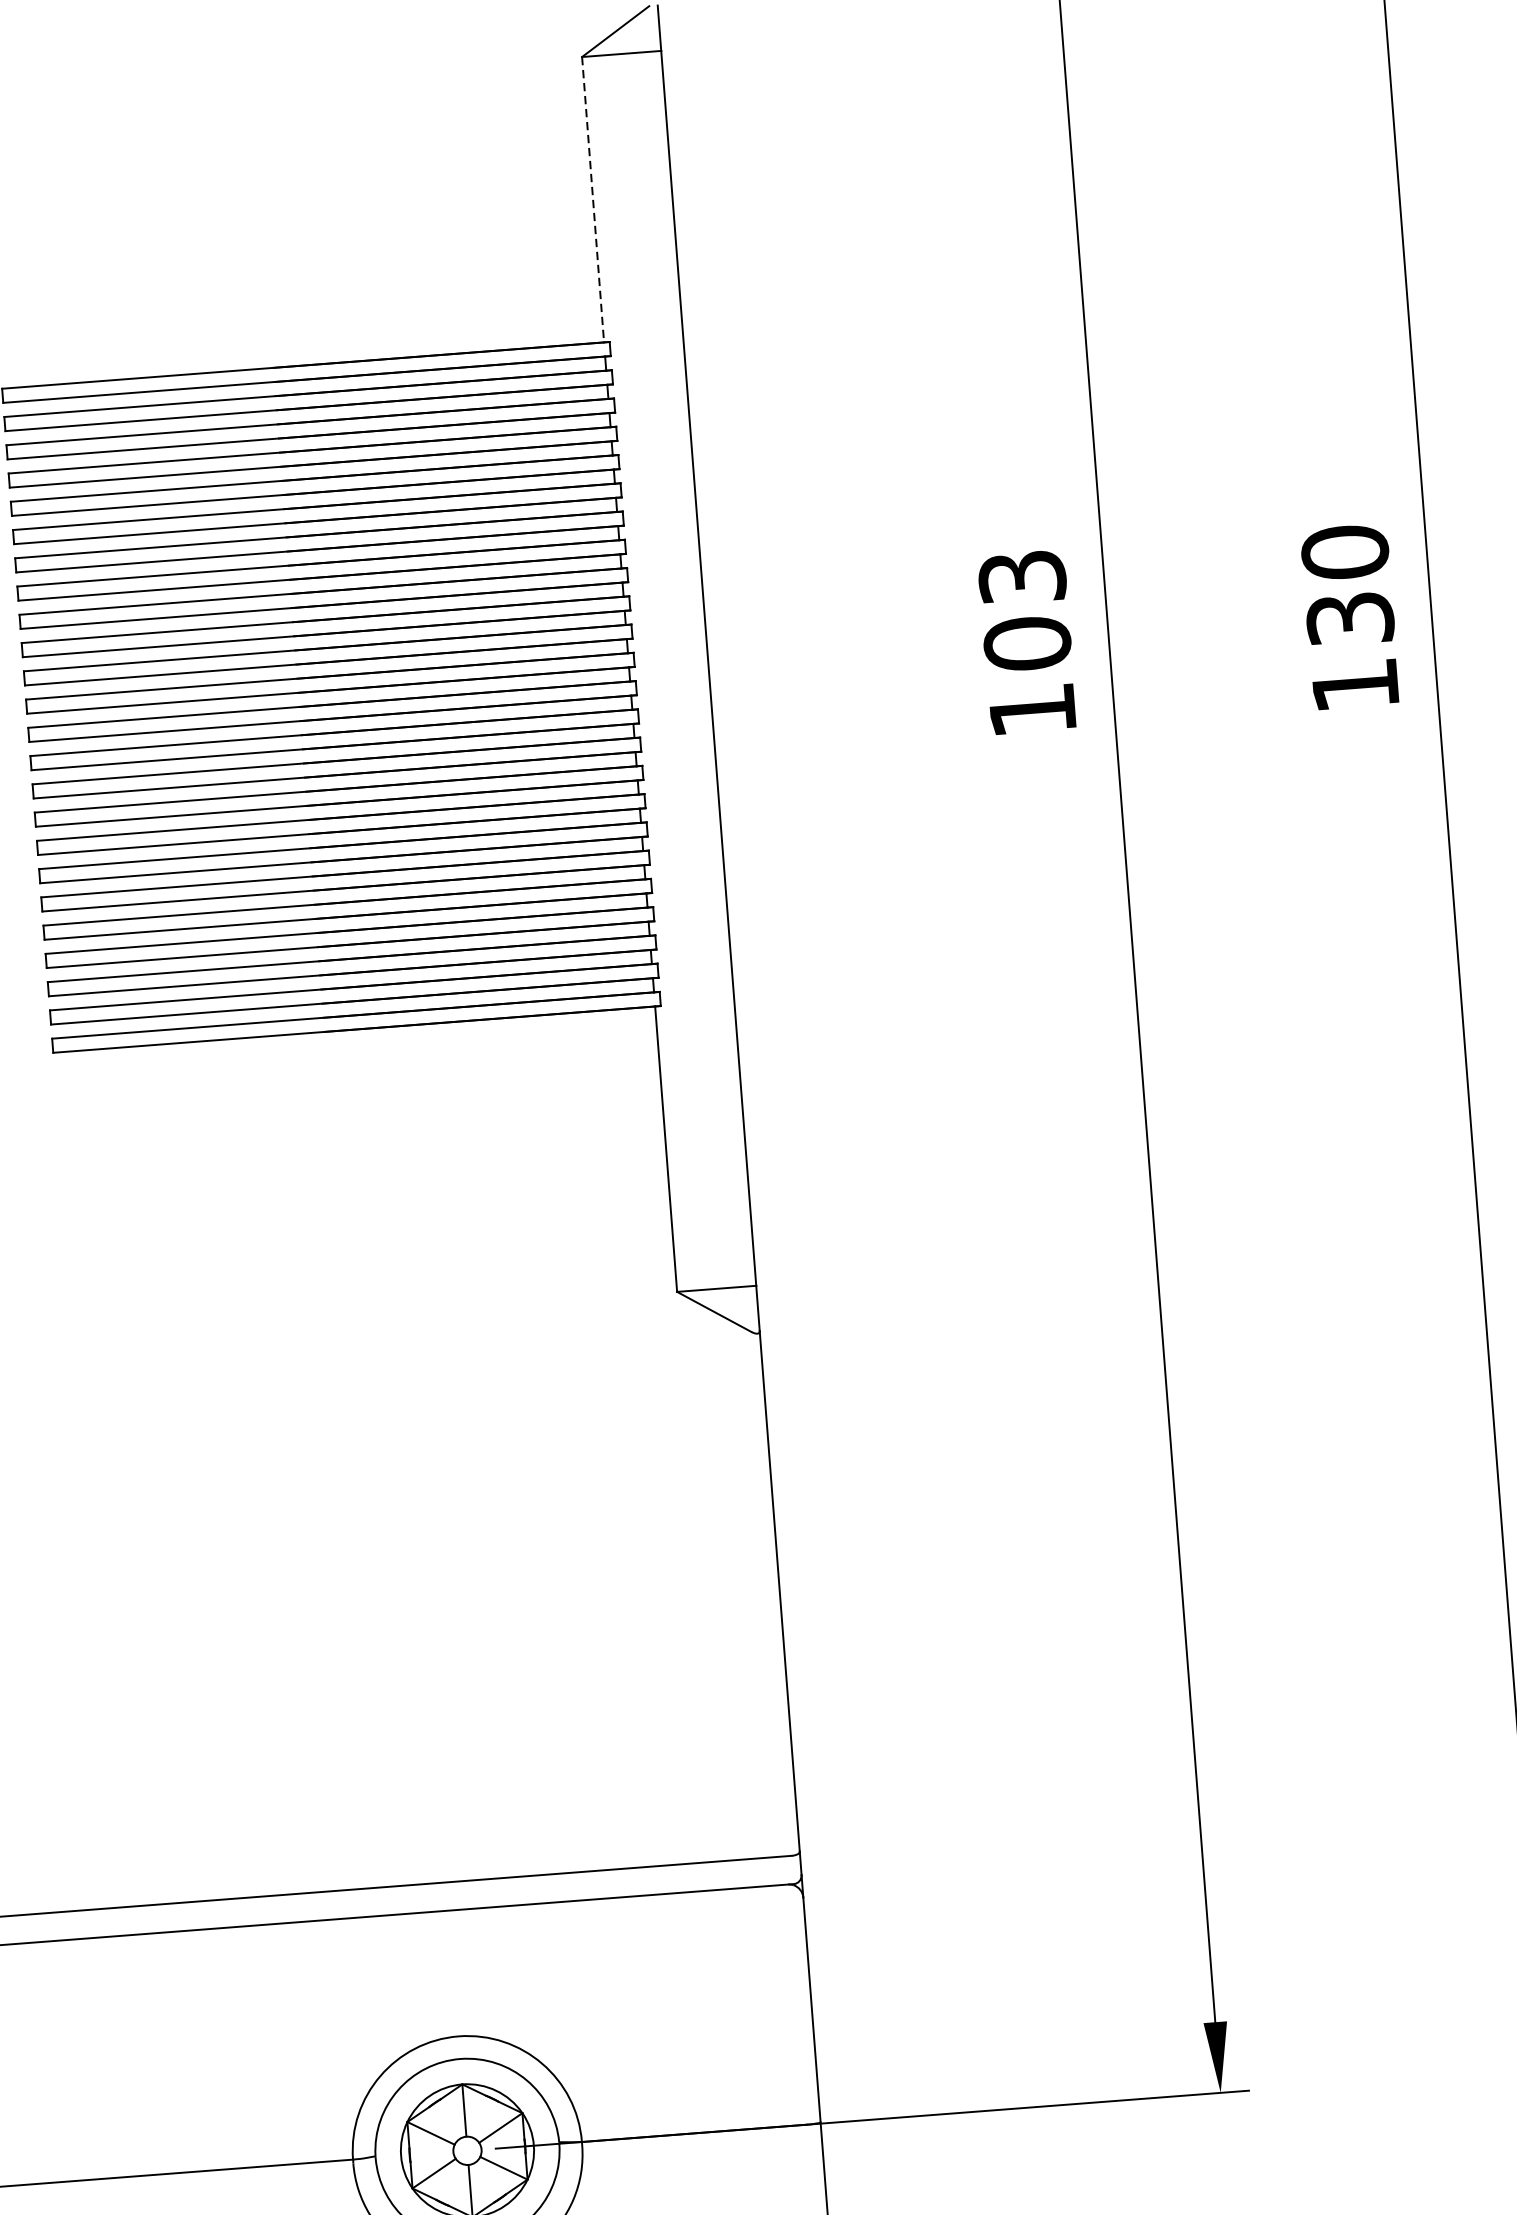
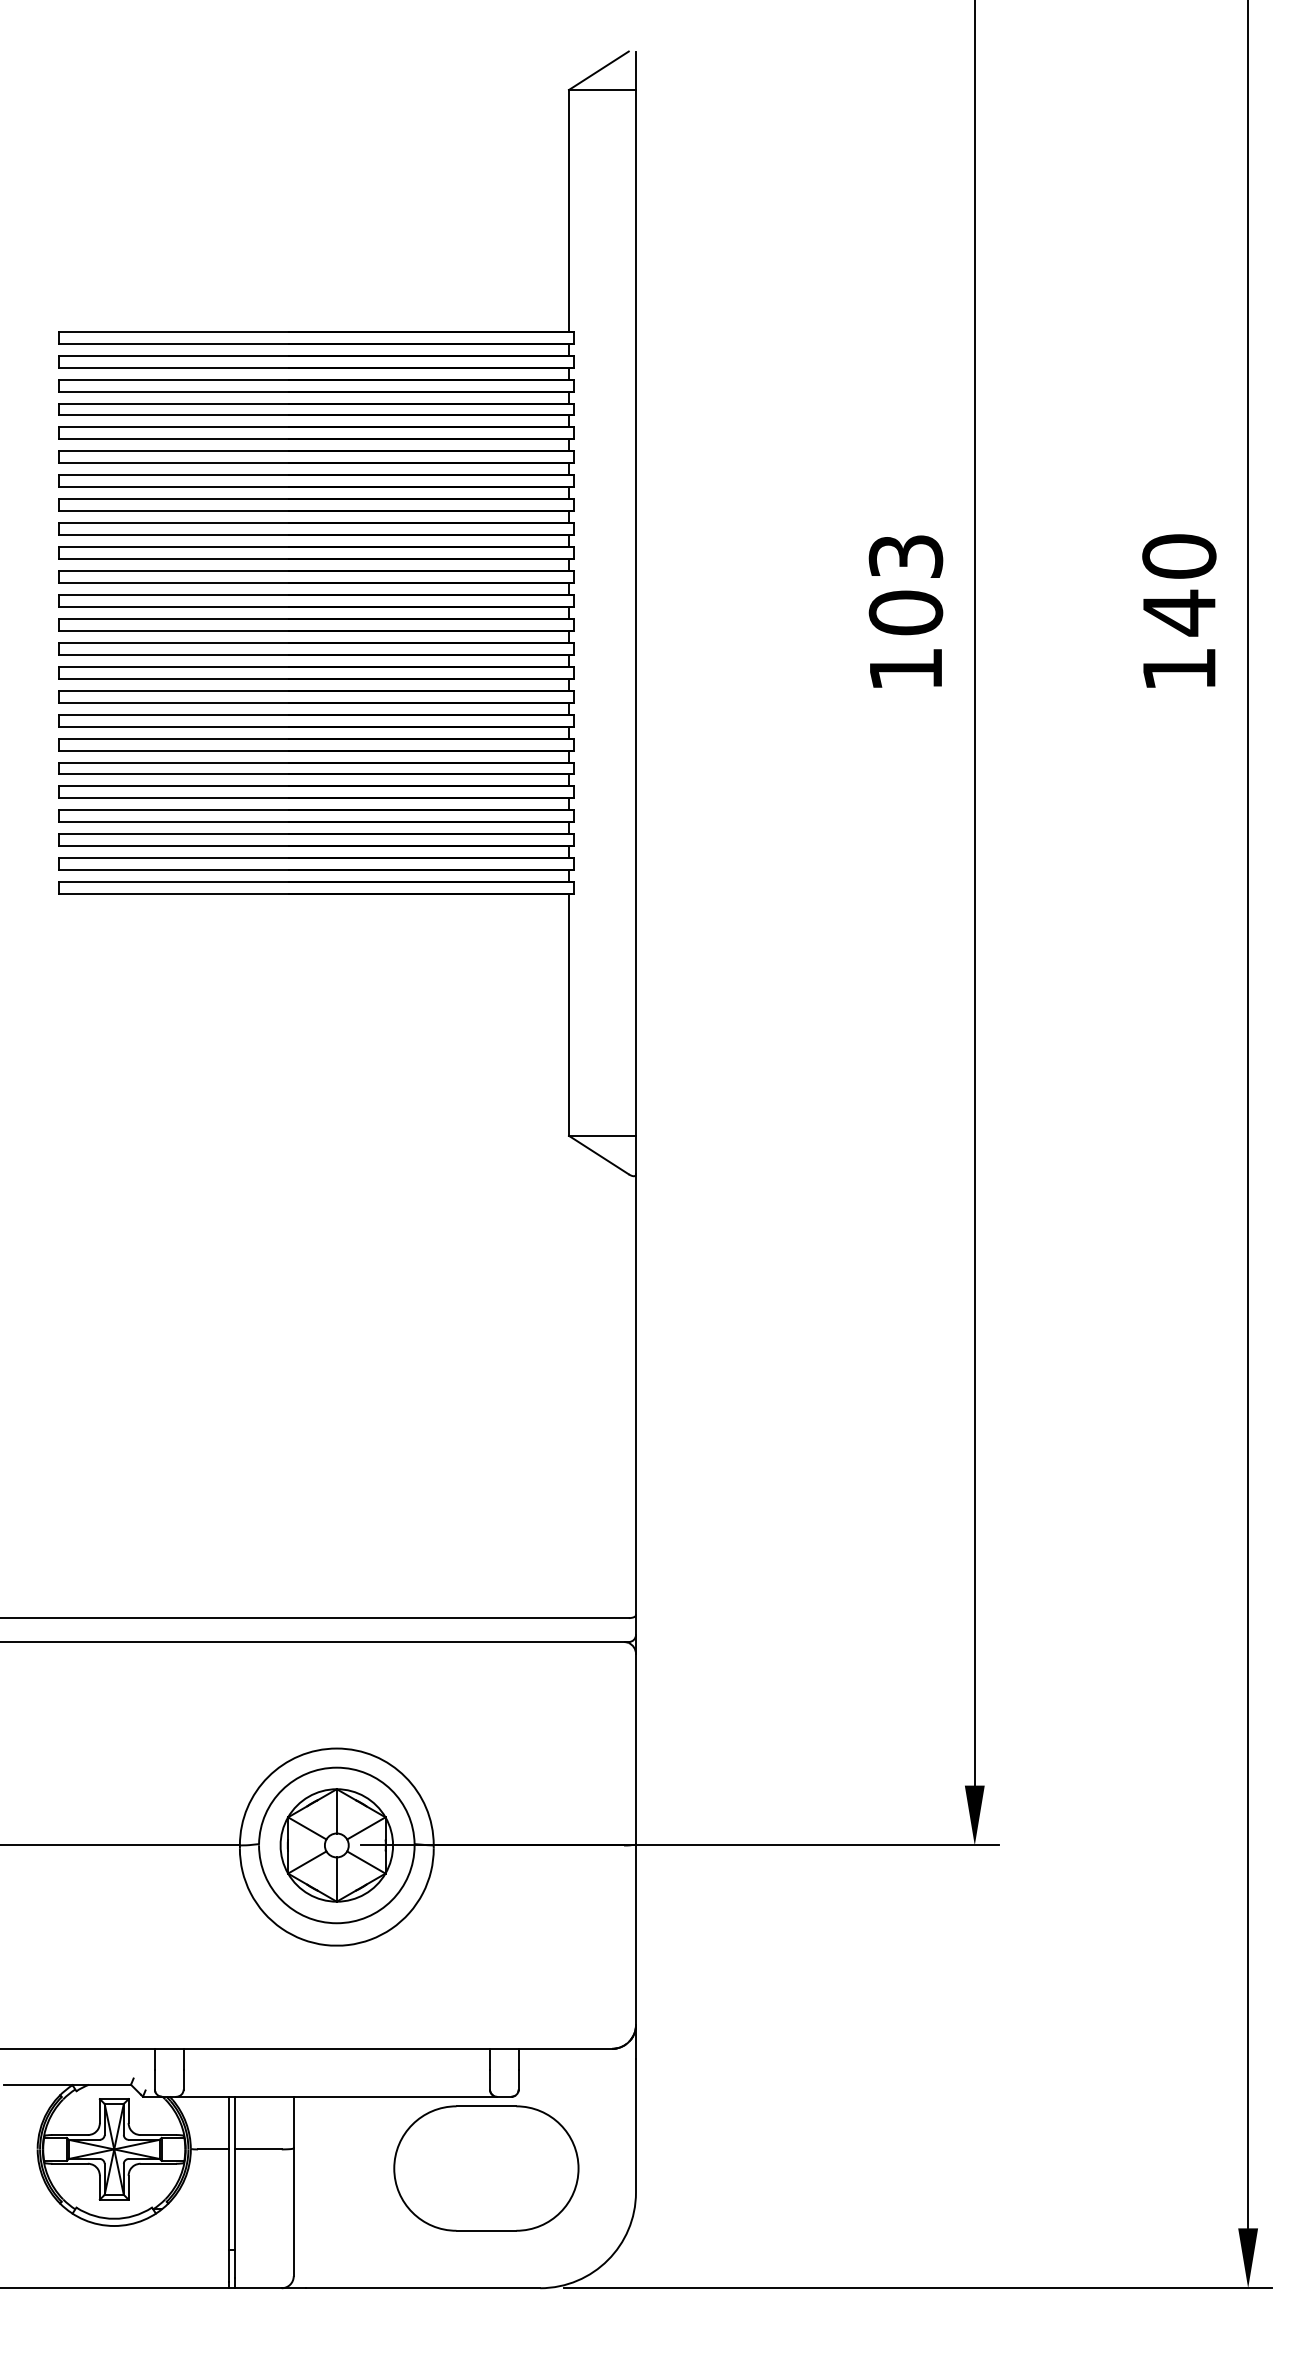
line: (592, 199) -> (568, 210), dashed -> solid
text: (1350, 618) -> (1179, 612), 130 -> 140

